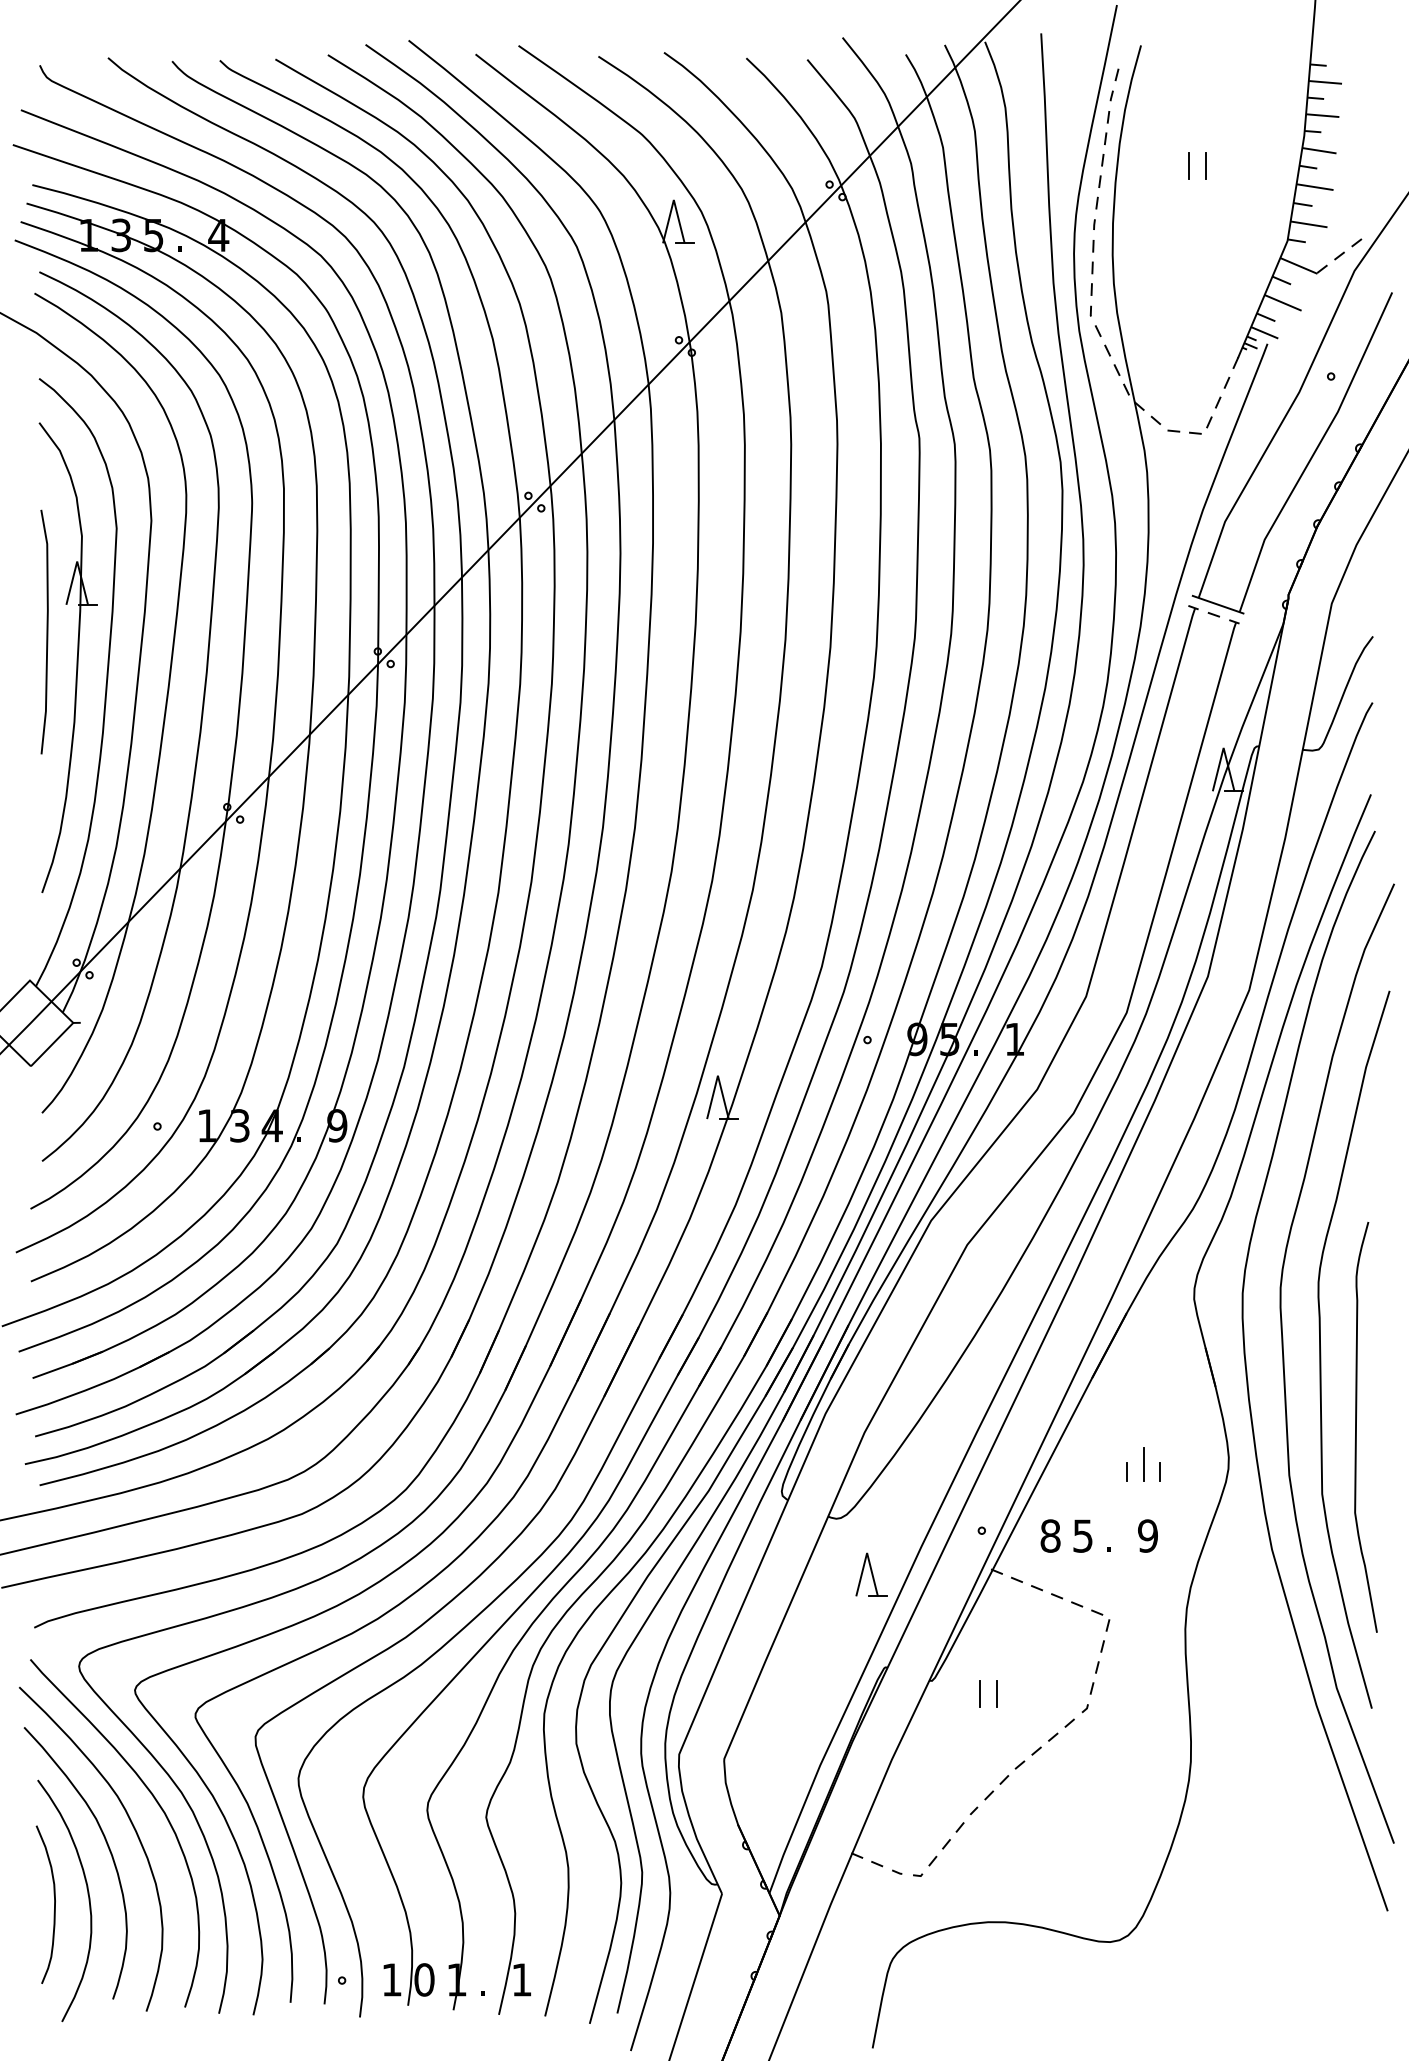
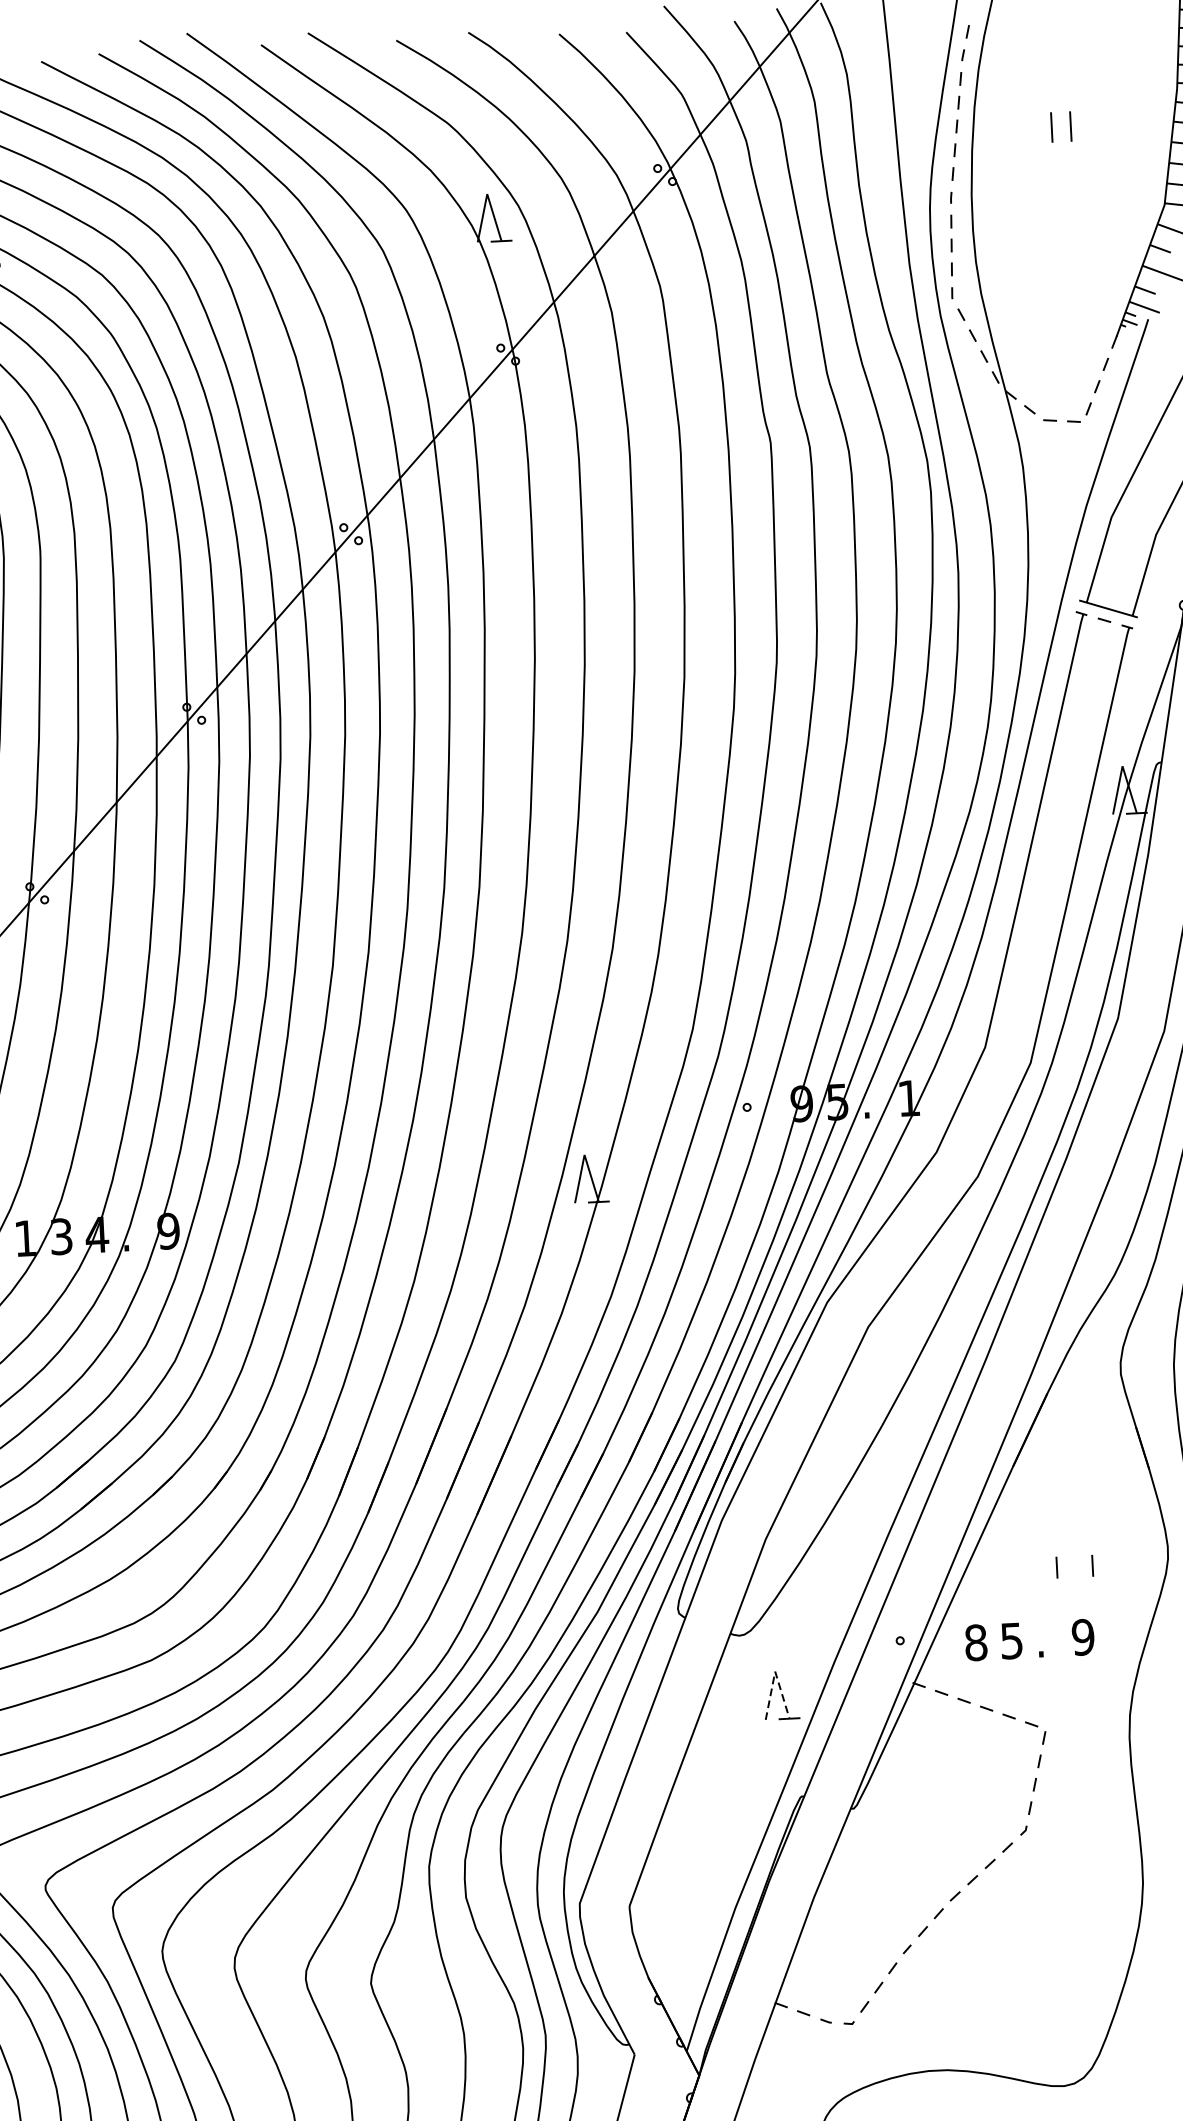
line: (1143, 1464) -> (1074, 1558), removed
line: (867, 1553) -> (775, 1672), solid -> dashed
line: (979, 1693) -> (906, 1819), removed
line: (996, 1693) -> (925, 1818), removed

